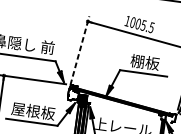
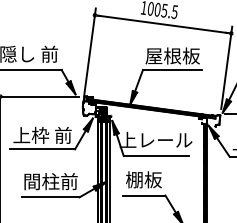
line: (79, 50) -> (89, 52), dashed -> solid
text: (145, 61) -> (172, 55), 棚板 -> 屋根板
text: (33, 110) -> (42, 134), 屋根板 -> 上枠 前

